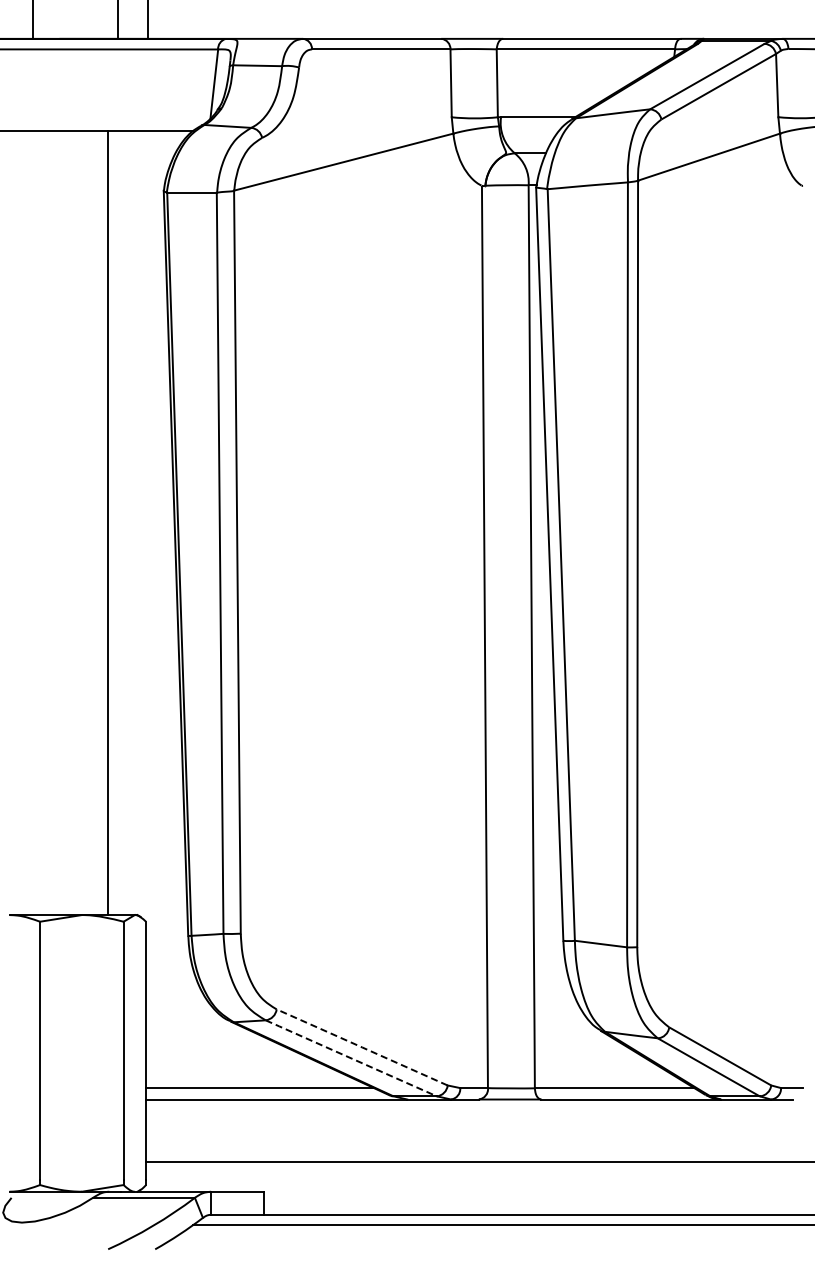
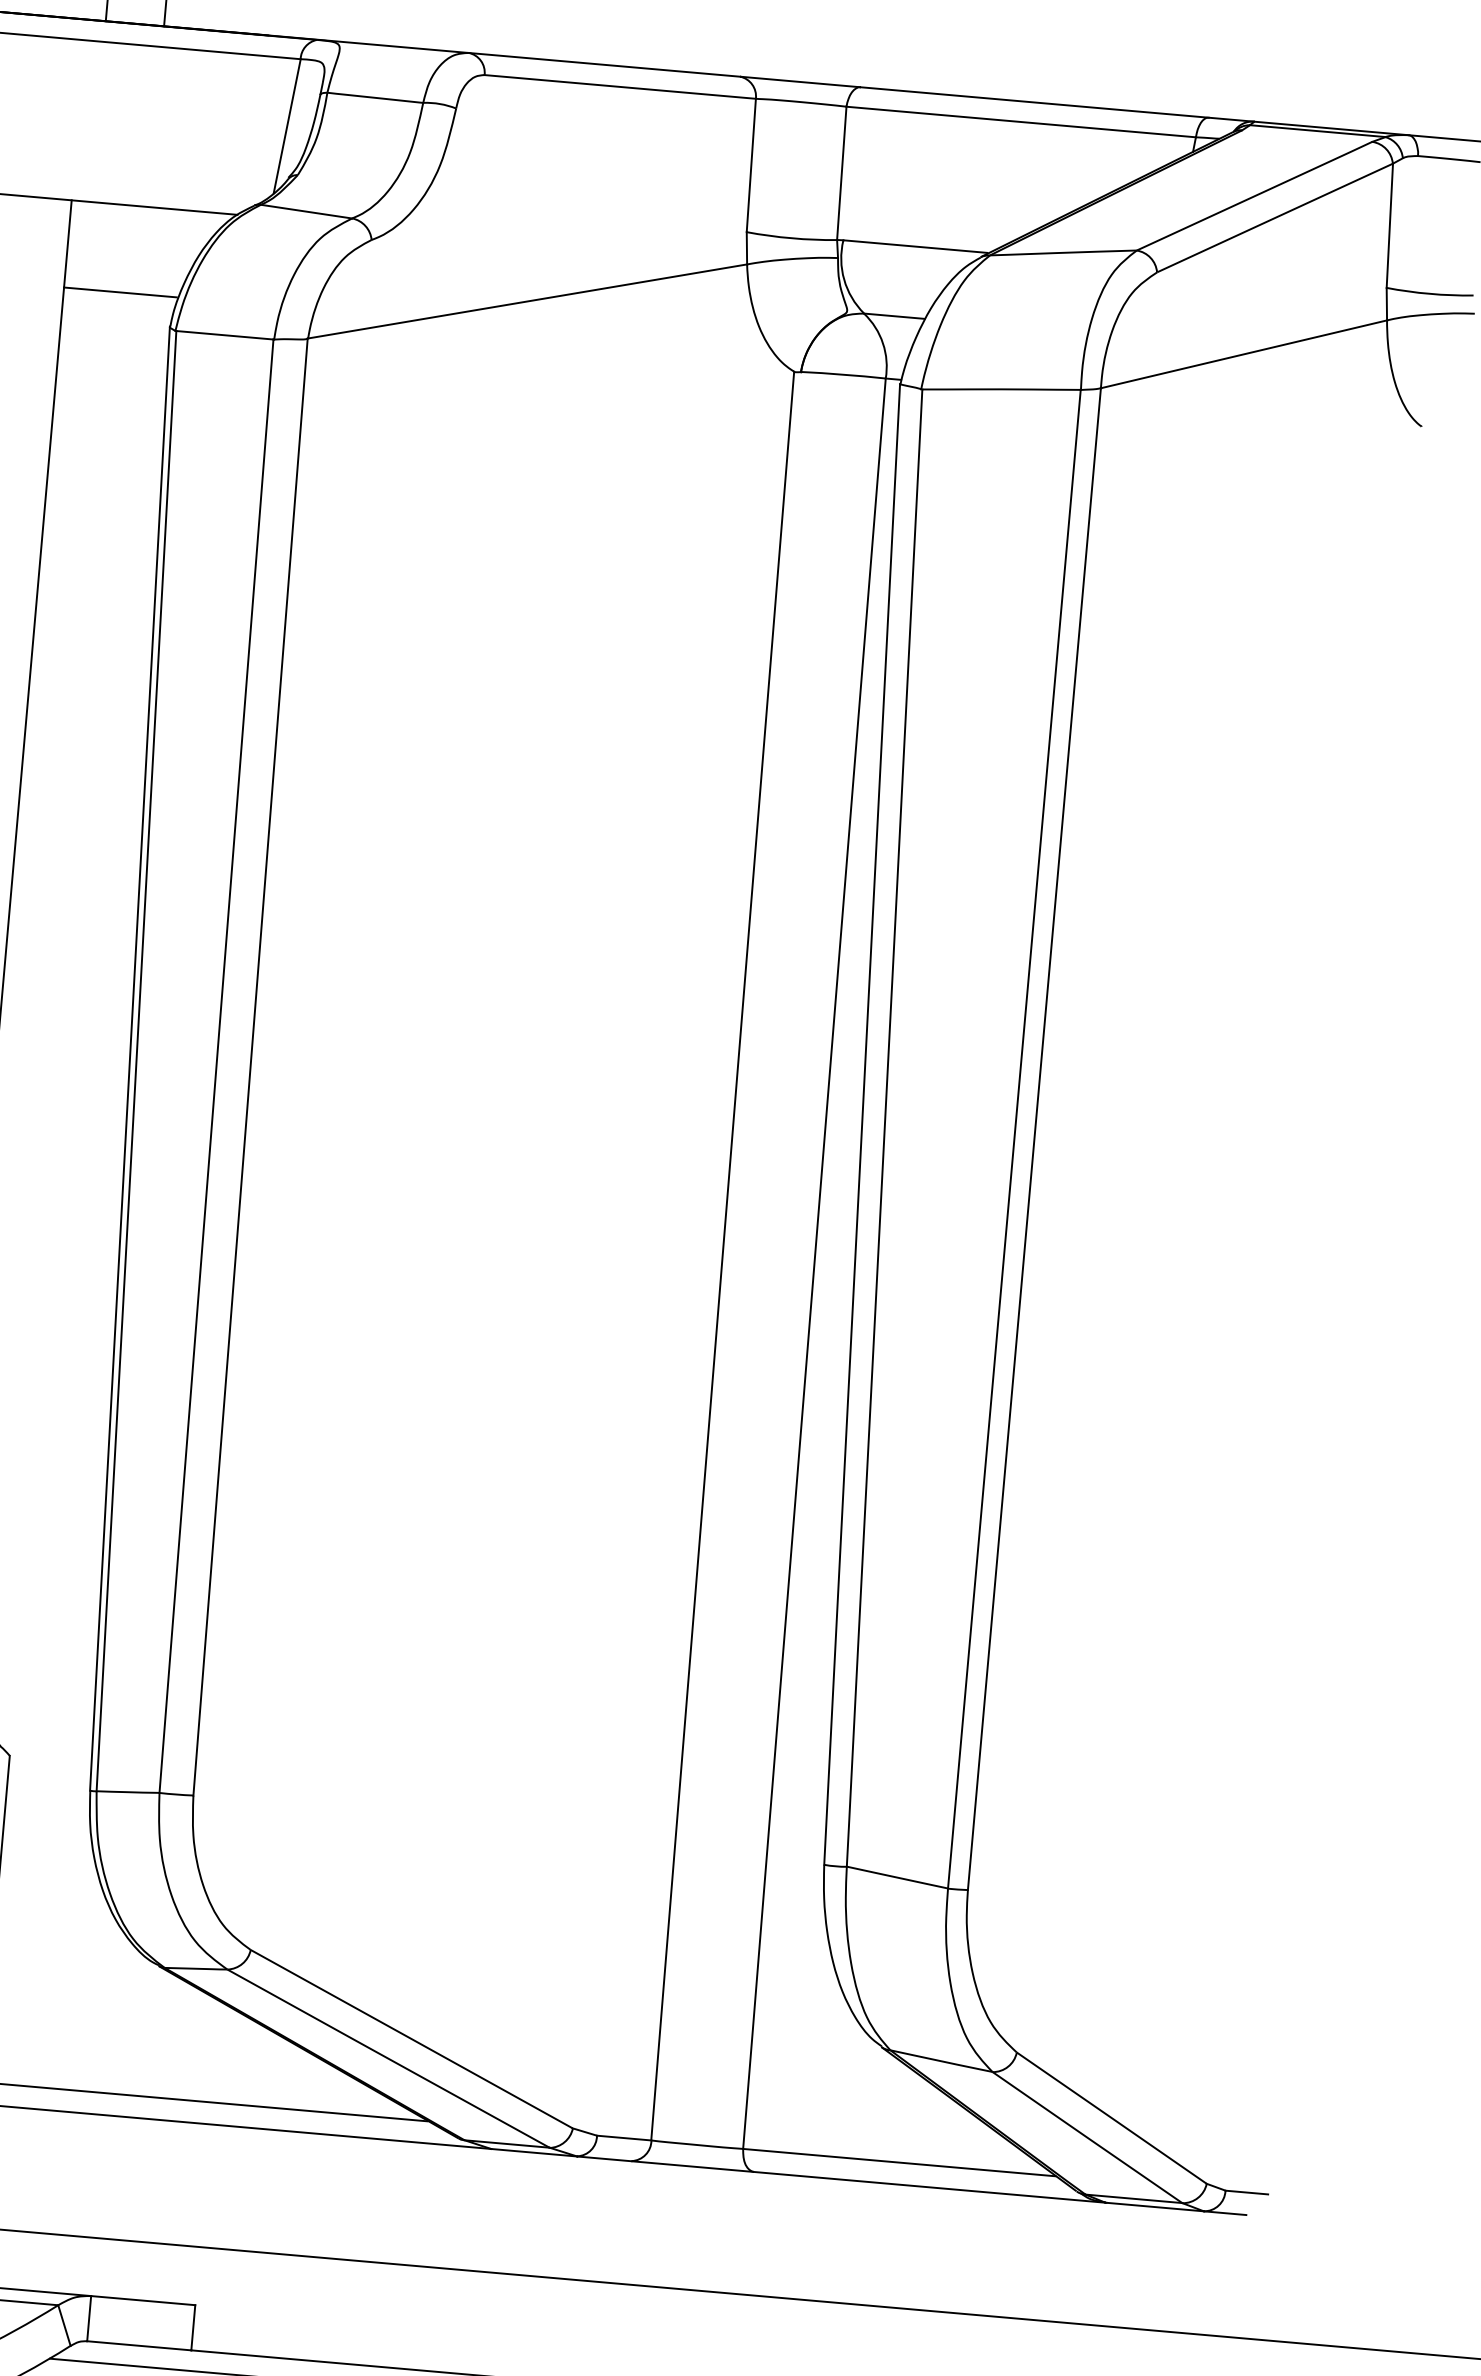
line: (136, 175) -> (119, 292), added
line: (362, 1047) -> (412, 2039), dashed -> solid
line: (350, 1057) -> (387, 2056), dashed -> solid

